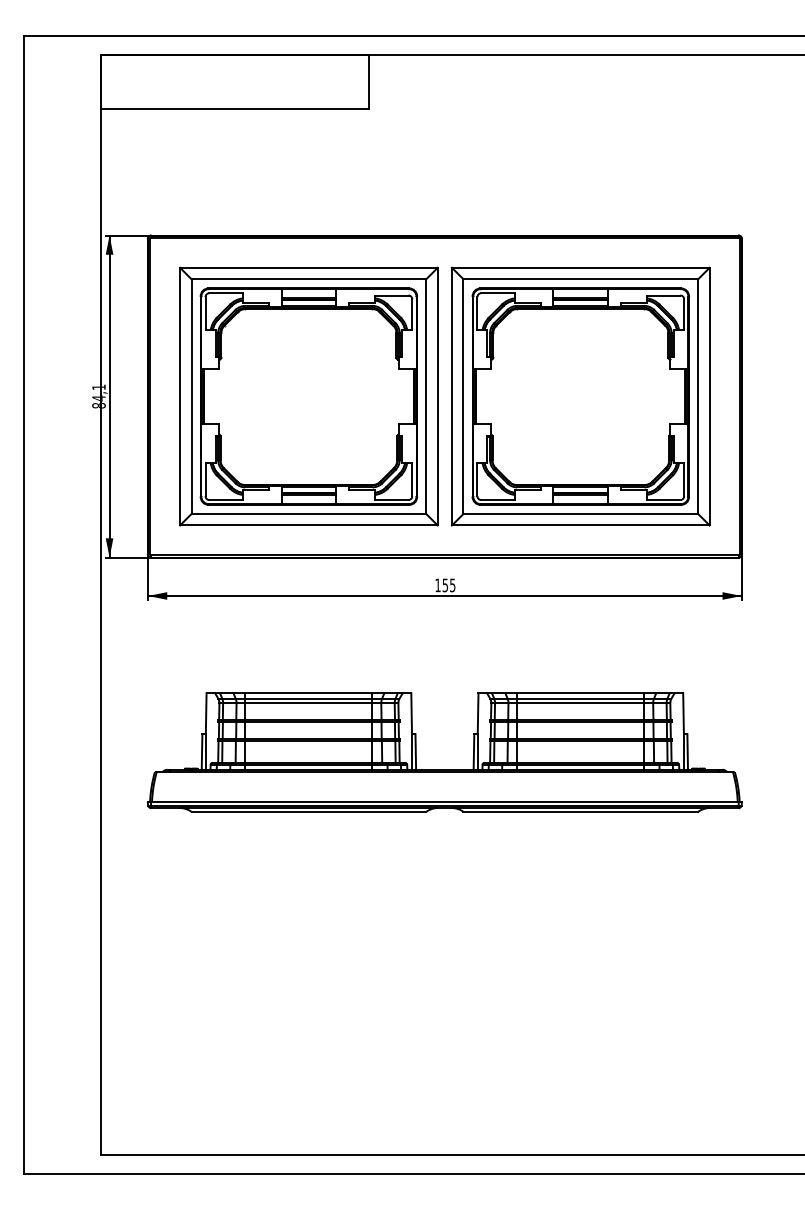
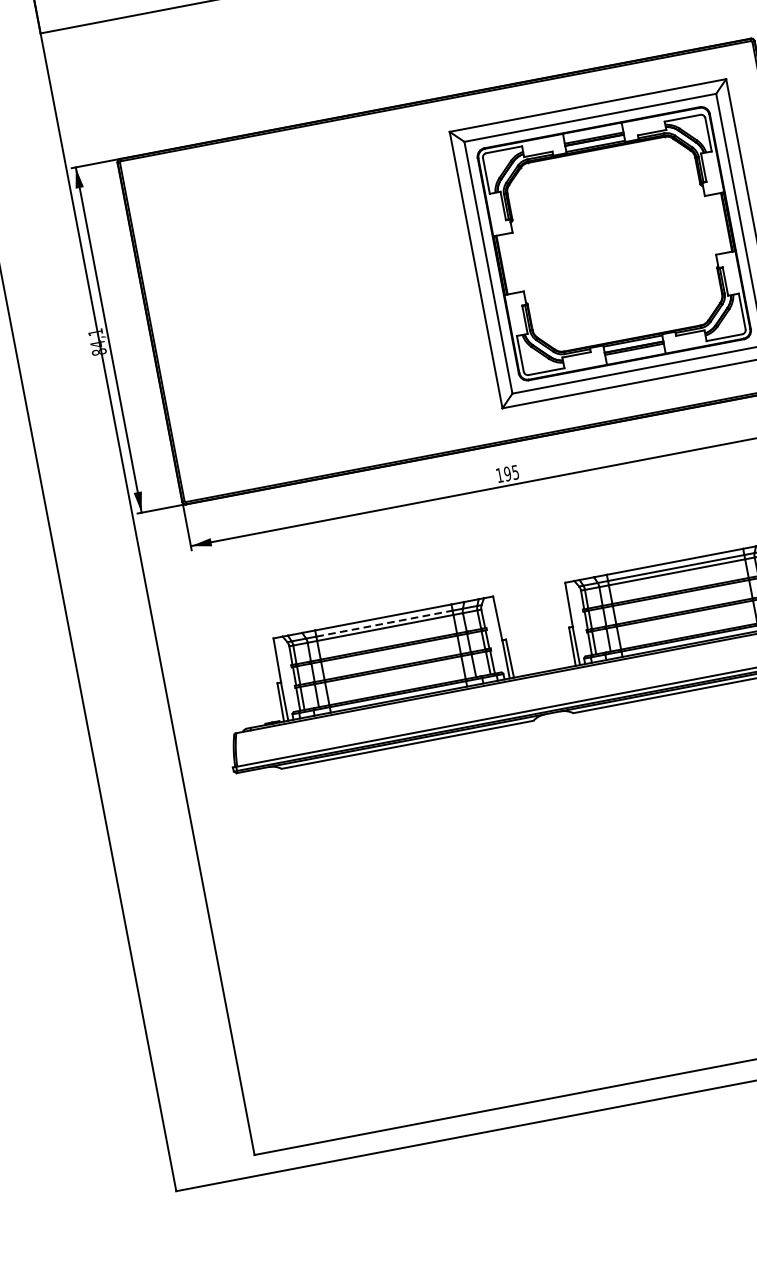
part: (308, 396) -> (322, 299), removed
text: (445, 584) -> (507, 472), 155 -> 195
line: (308, 698) -> (383, 623), solid -> dashed

